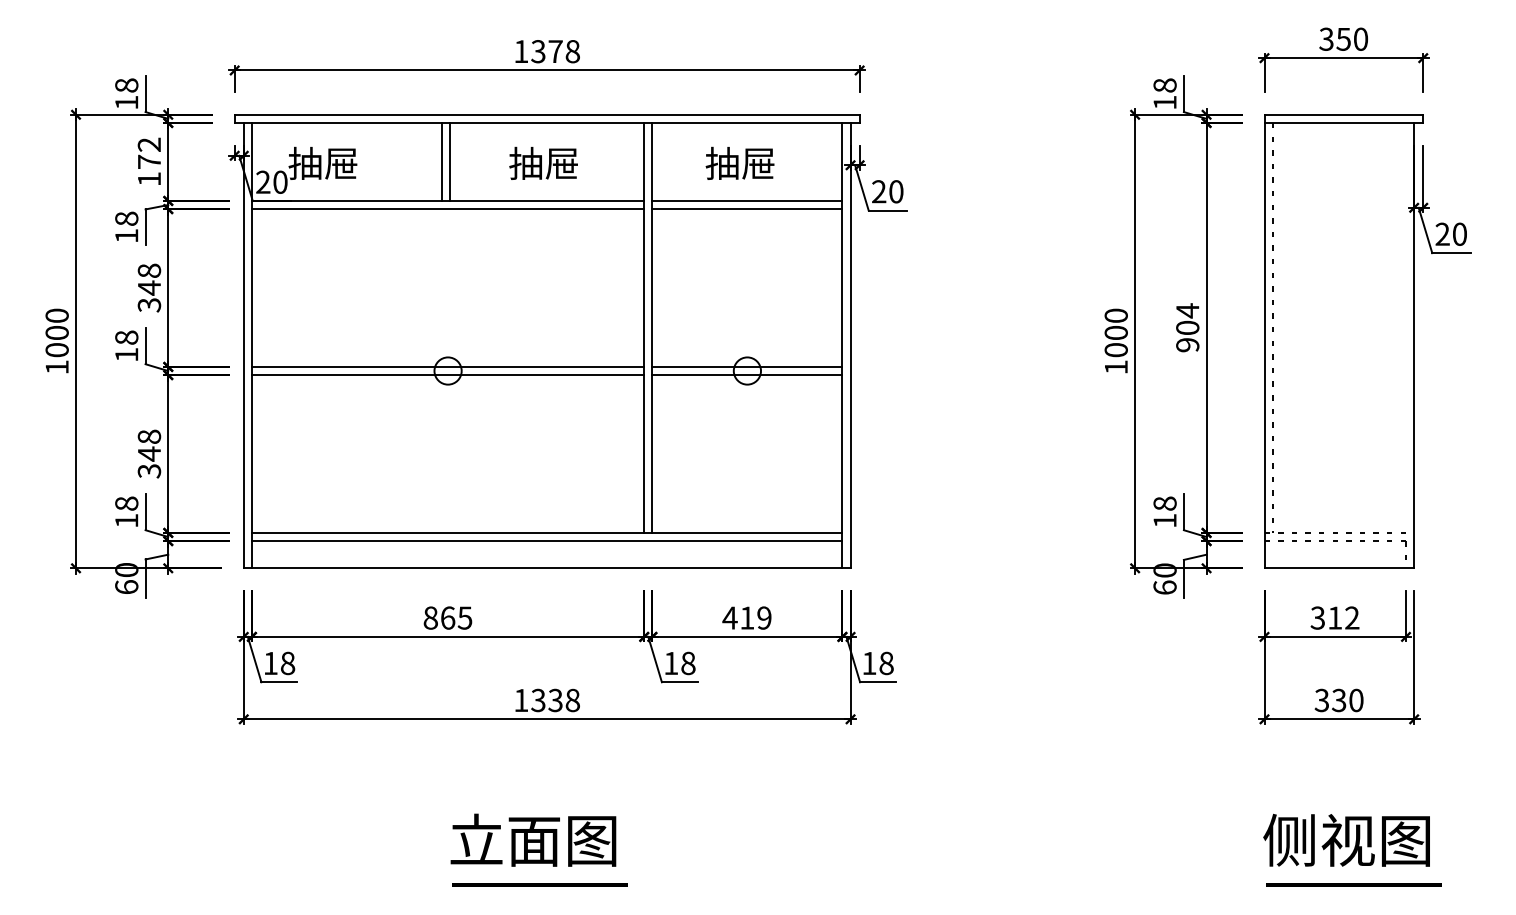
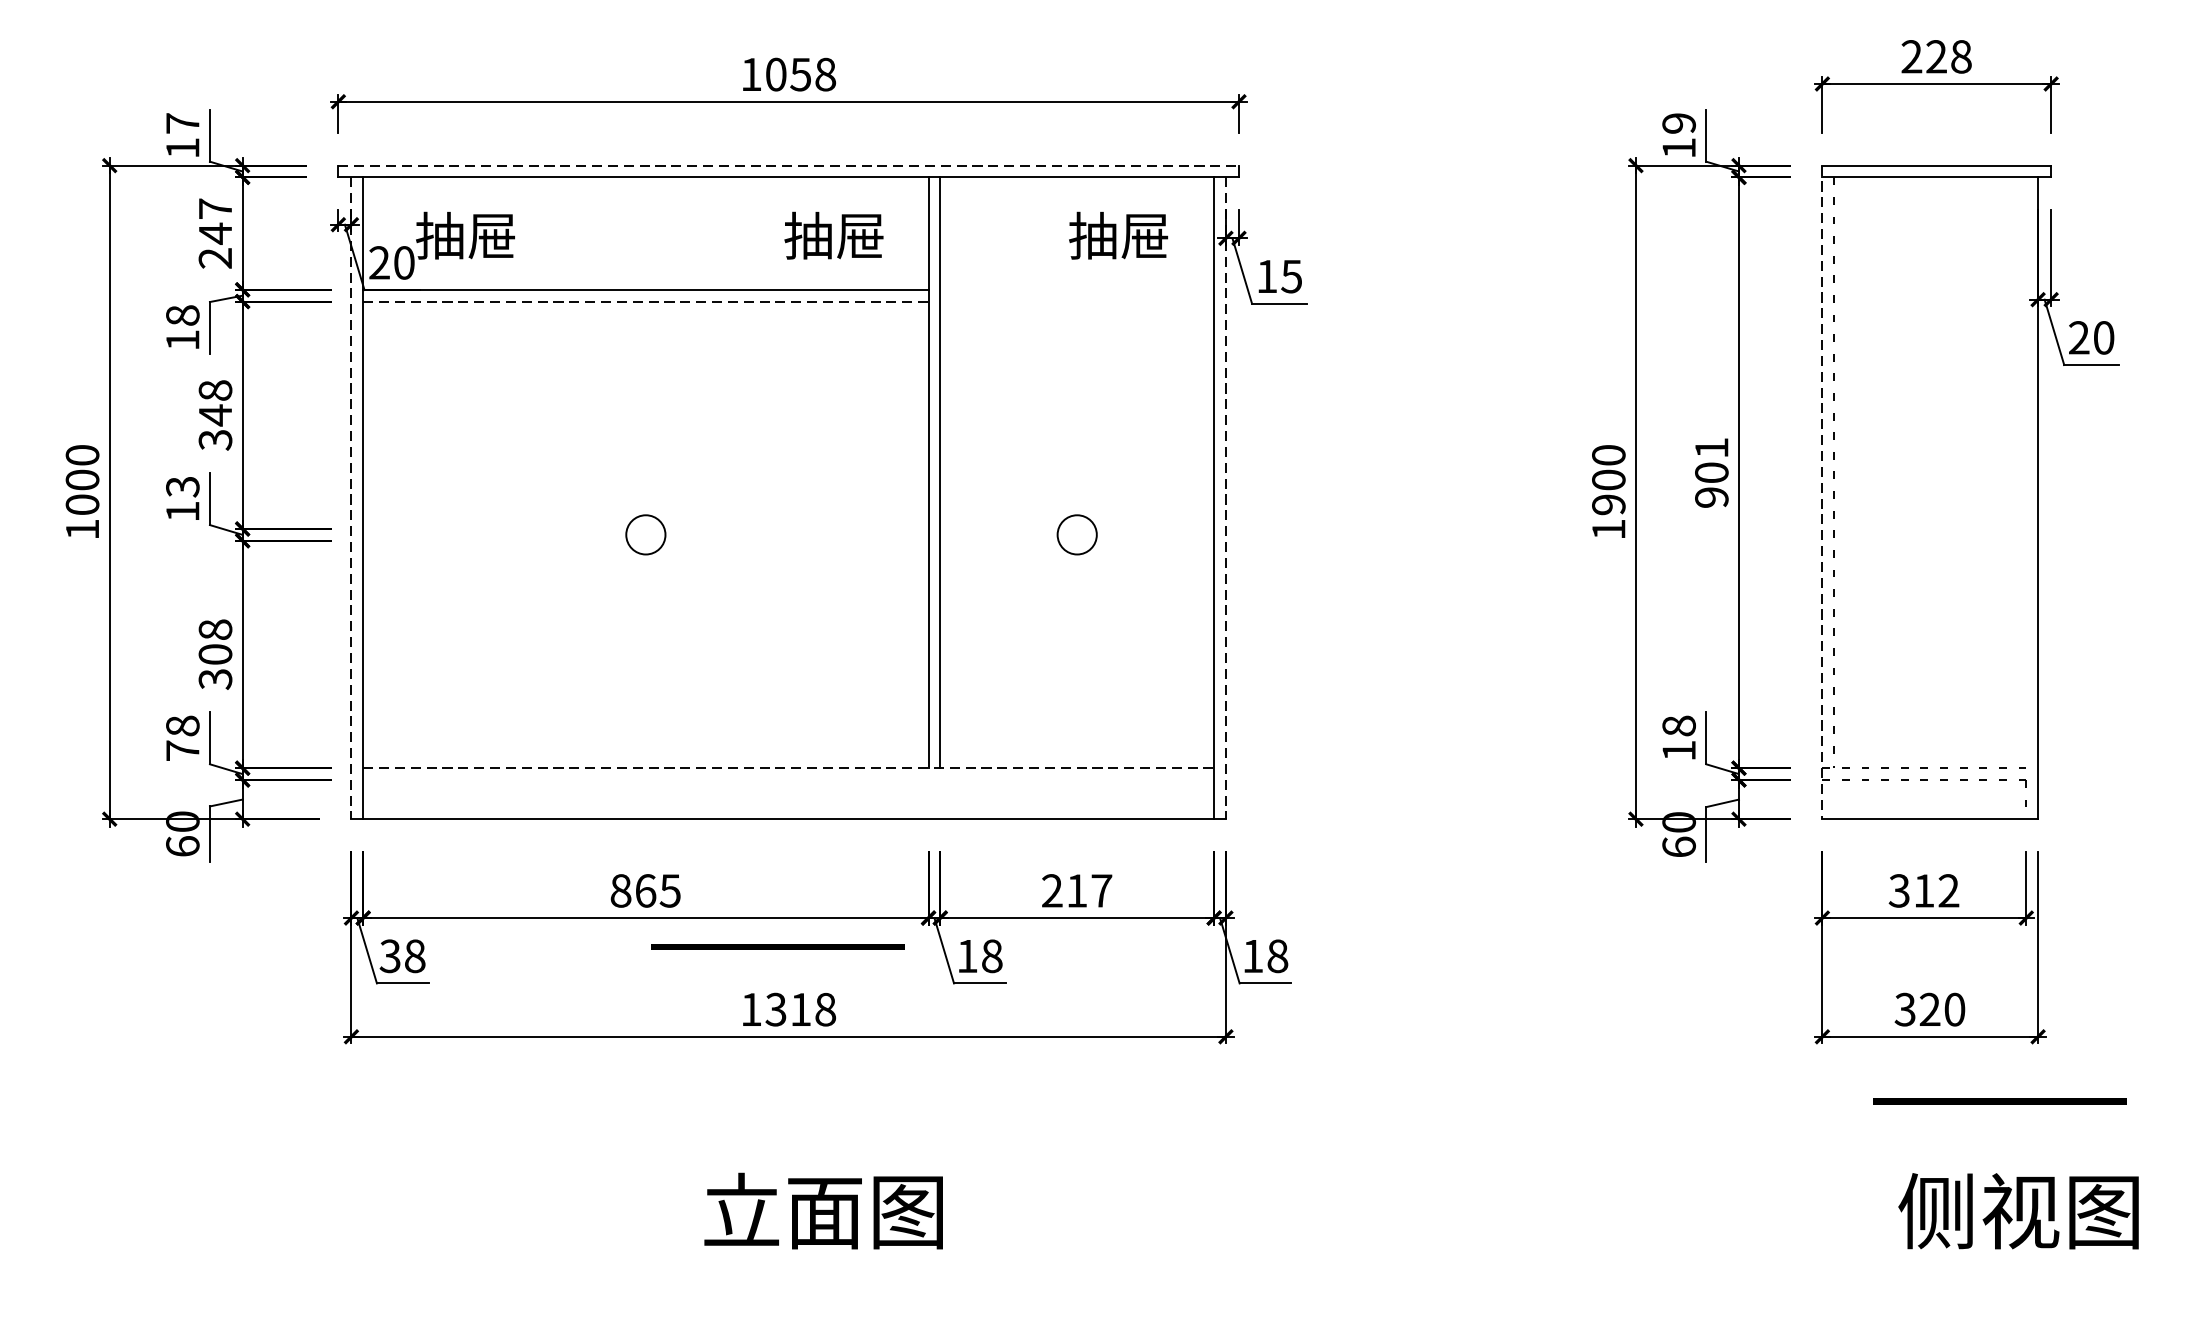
text: (1343, 38) -> (1936, 55), 350 -> 228
text: (546, 51) -> (787, 74), 1378 -> 1058
text: (126, 85) -> (182, 123), 18 -> 17
text: (1164, 85) -> (1678, 123), 18 -> 19
line: (547, 114) -> (789, 165), solid -> dashed
text: (148, 161) -> (214, 232), 172 -> 247
line: (441, 161) -> (636, 232), removed
line: (450, 161) -> (649, 232), removed
text: (543, 162) -> (833, 234), moved
text: (739, 162) -> (1117, 234), moved
text: (887, 191) -> (1279, 276), 20 -> 15
line: (747, 200) -> (1077, 289), removed
line: (448, 209) -> (646, 302), solid -> dashed
line: (747, 209) -> (1077, 302), removed
text: (1187, 310) -> (1711, 447), 904 -> 901
text: (126, 337) -> (182, 486), 18 -> 13
line: (1264, 341) -> (1822, 492), solid -> dashed
line: (243, 345) -> (351, 498), solid -> dashed
line: (850, 345) -> (1225, 498), solid -> dashed
text: (1115, 350) -> (1607, 505), 1000 -> 1900
line: (447, 366) -> (645, 528), removed
line: (747, 366) -> (1077, 528), removed
line: (447, 375) -> (645, 541), removed
line: (747, 375) -> (1077, 541), removed
text: (149, 453) -> (215, 653), 348 -> 308
text: (126, 520) -> (182, 750), 18 -> 78
line: (547, 532) -> (789, 767), solid -> dashed
line: (546, 541) -> (787, 780), removed
text: (746, 617) -> (1075, 890), 419 -> 217
text: (270, 663) -> (389, 956), 18 -> 38
text: (555, 700) -> (800, 1009), 1338 -> 1318
text: (1338, 700) -> (1929, 1009), 330 -> 320
text: (533, 839) -> (823, 1210), moved
text: (1346, 839) -> (2018, 1210), moved
line: (539, 884) -> (777, 946), moved
line: (1353, 884) -> (1999, 1100), moved

